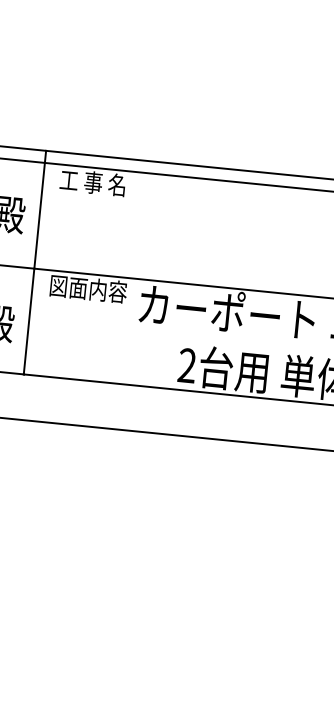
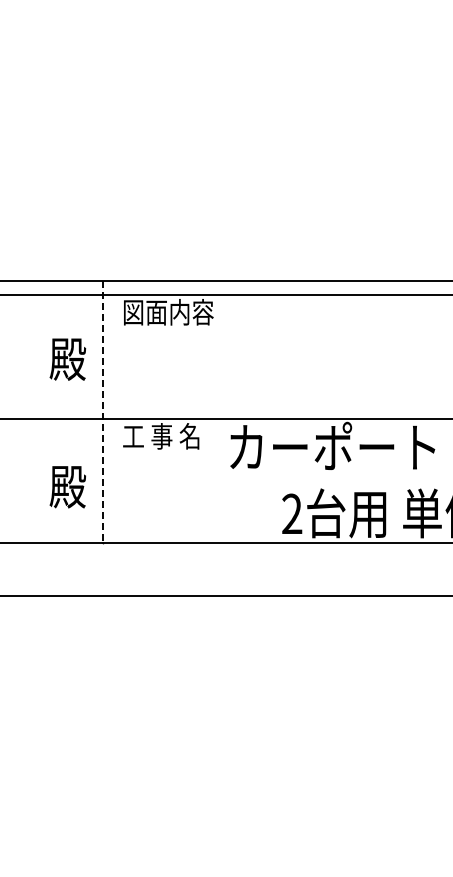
text: (99, 183) -> (168, 312), 工 事 名 -> 図面内容
line: (35, 263) -> (103, 412), solid -> dashed
text: (88, 289) -> (168, 436), 図面内容 -> 工 事 名

